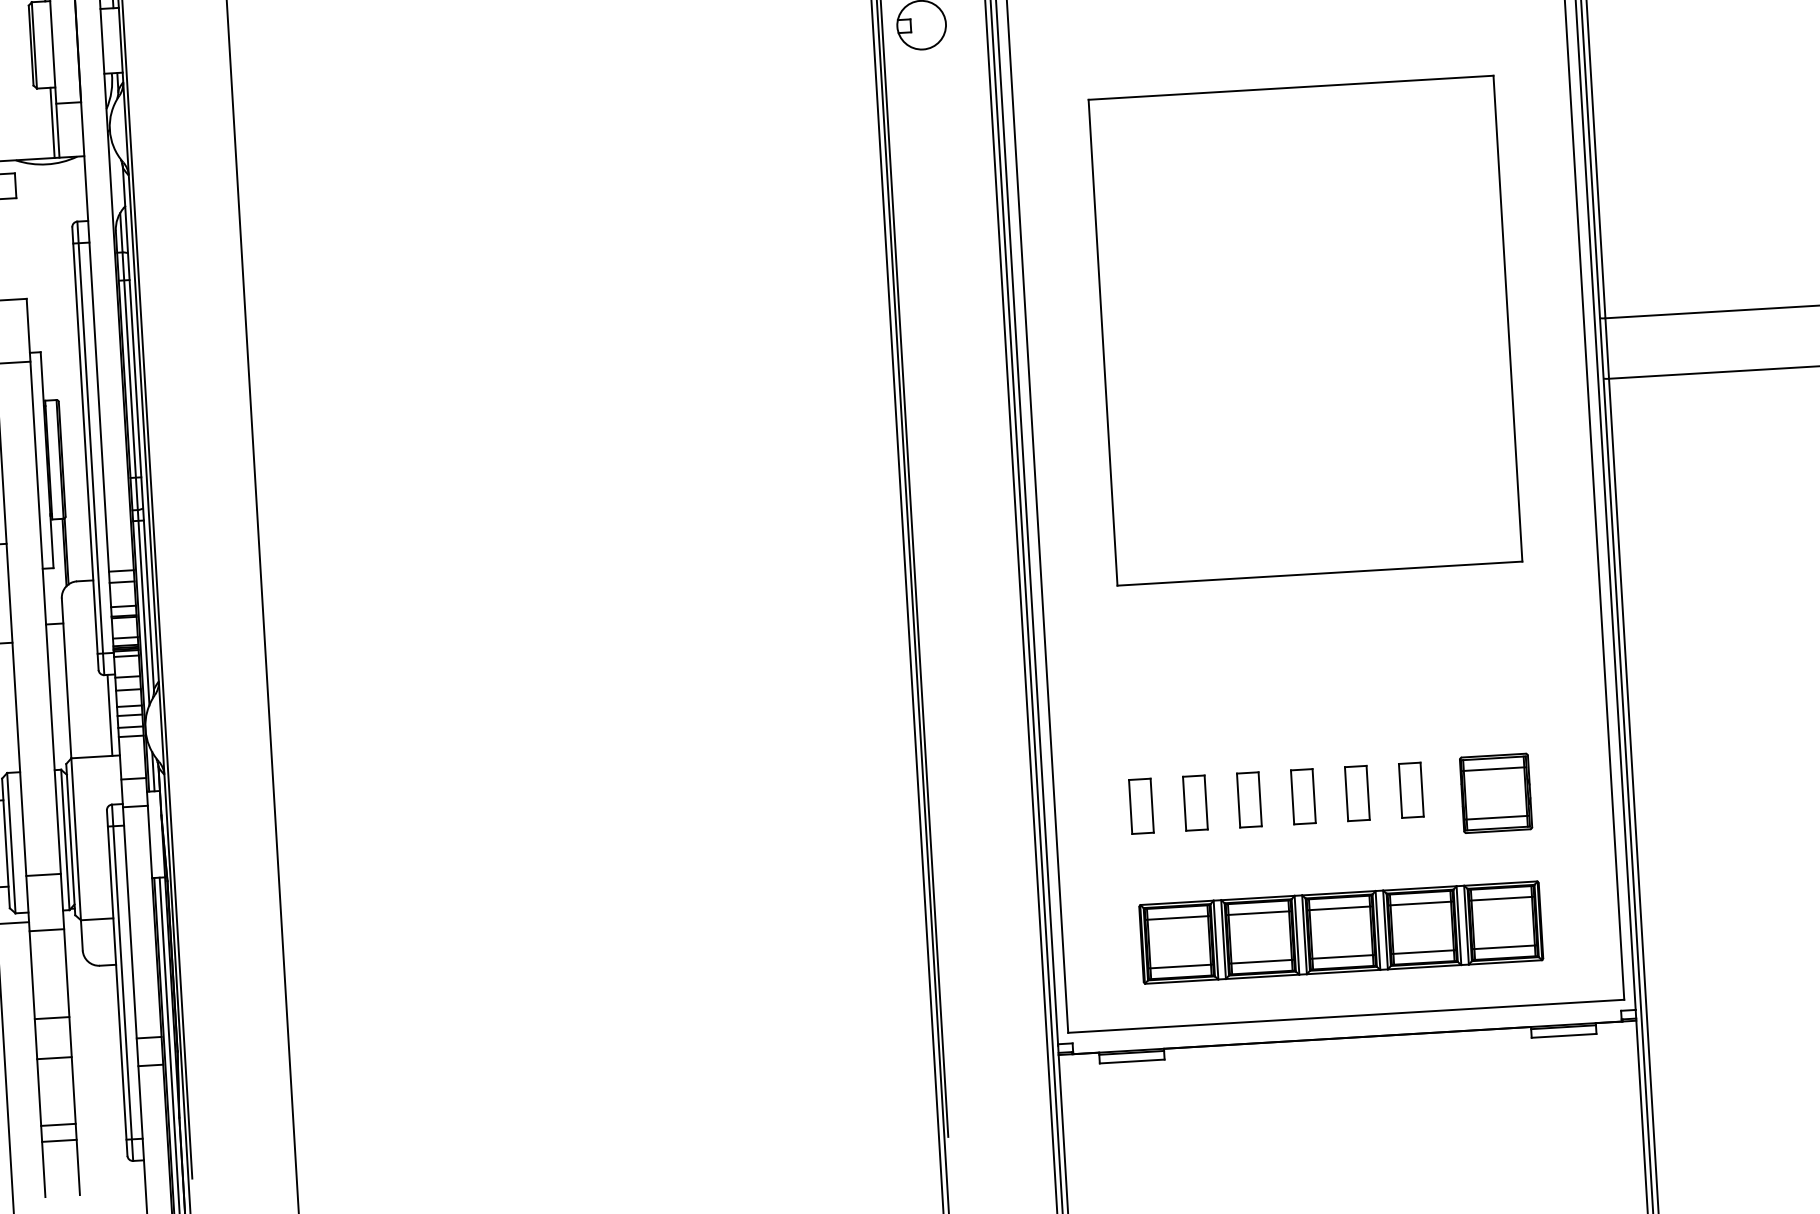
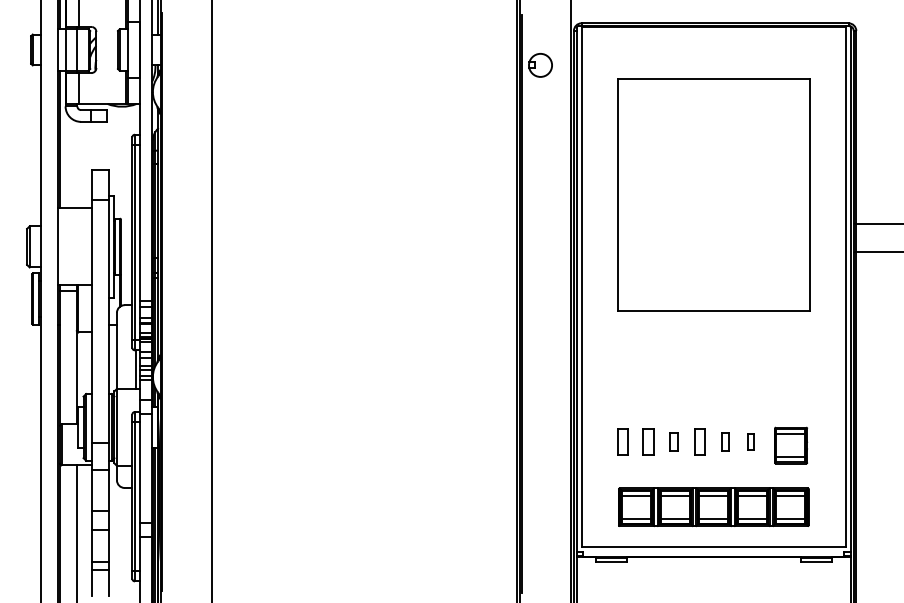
part: (1304, 329) -> (713, 194), moved
part: (1410, 789) -> (750, 441), size x0.6
part: (1357, 792) -> (725, 441), size x0.7
part: (1248, 799) -> (673, 441), size x0.7

